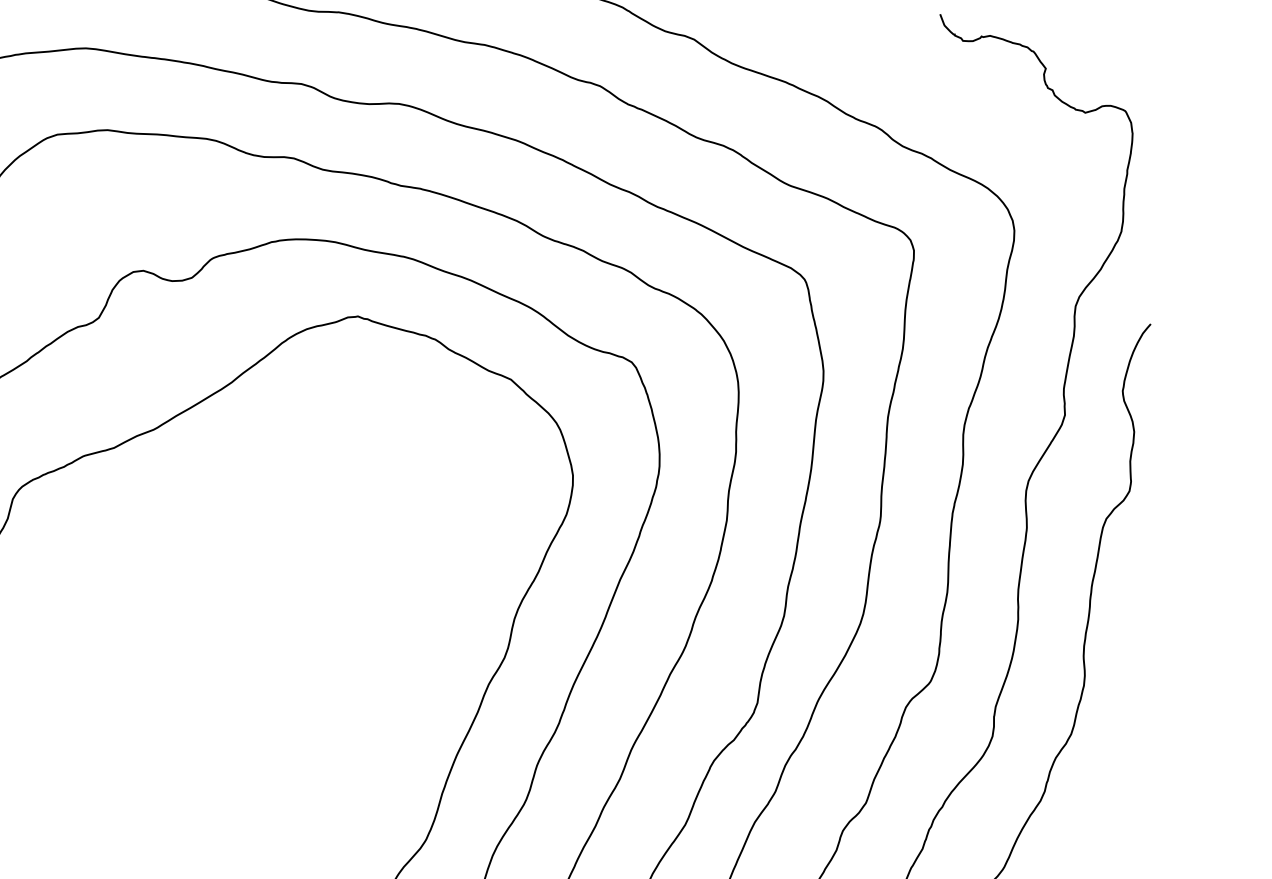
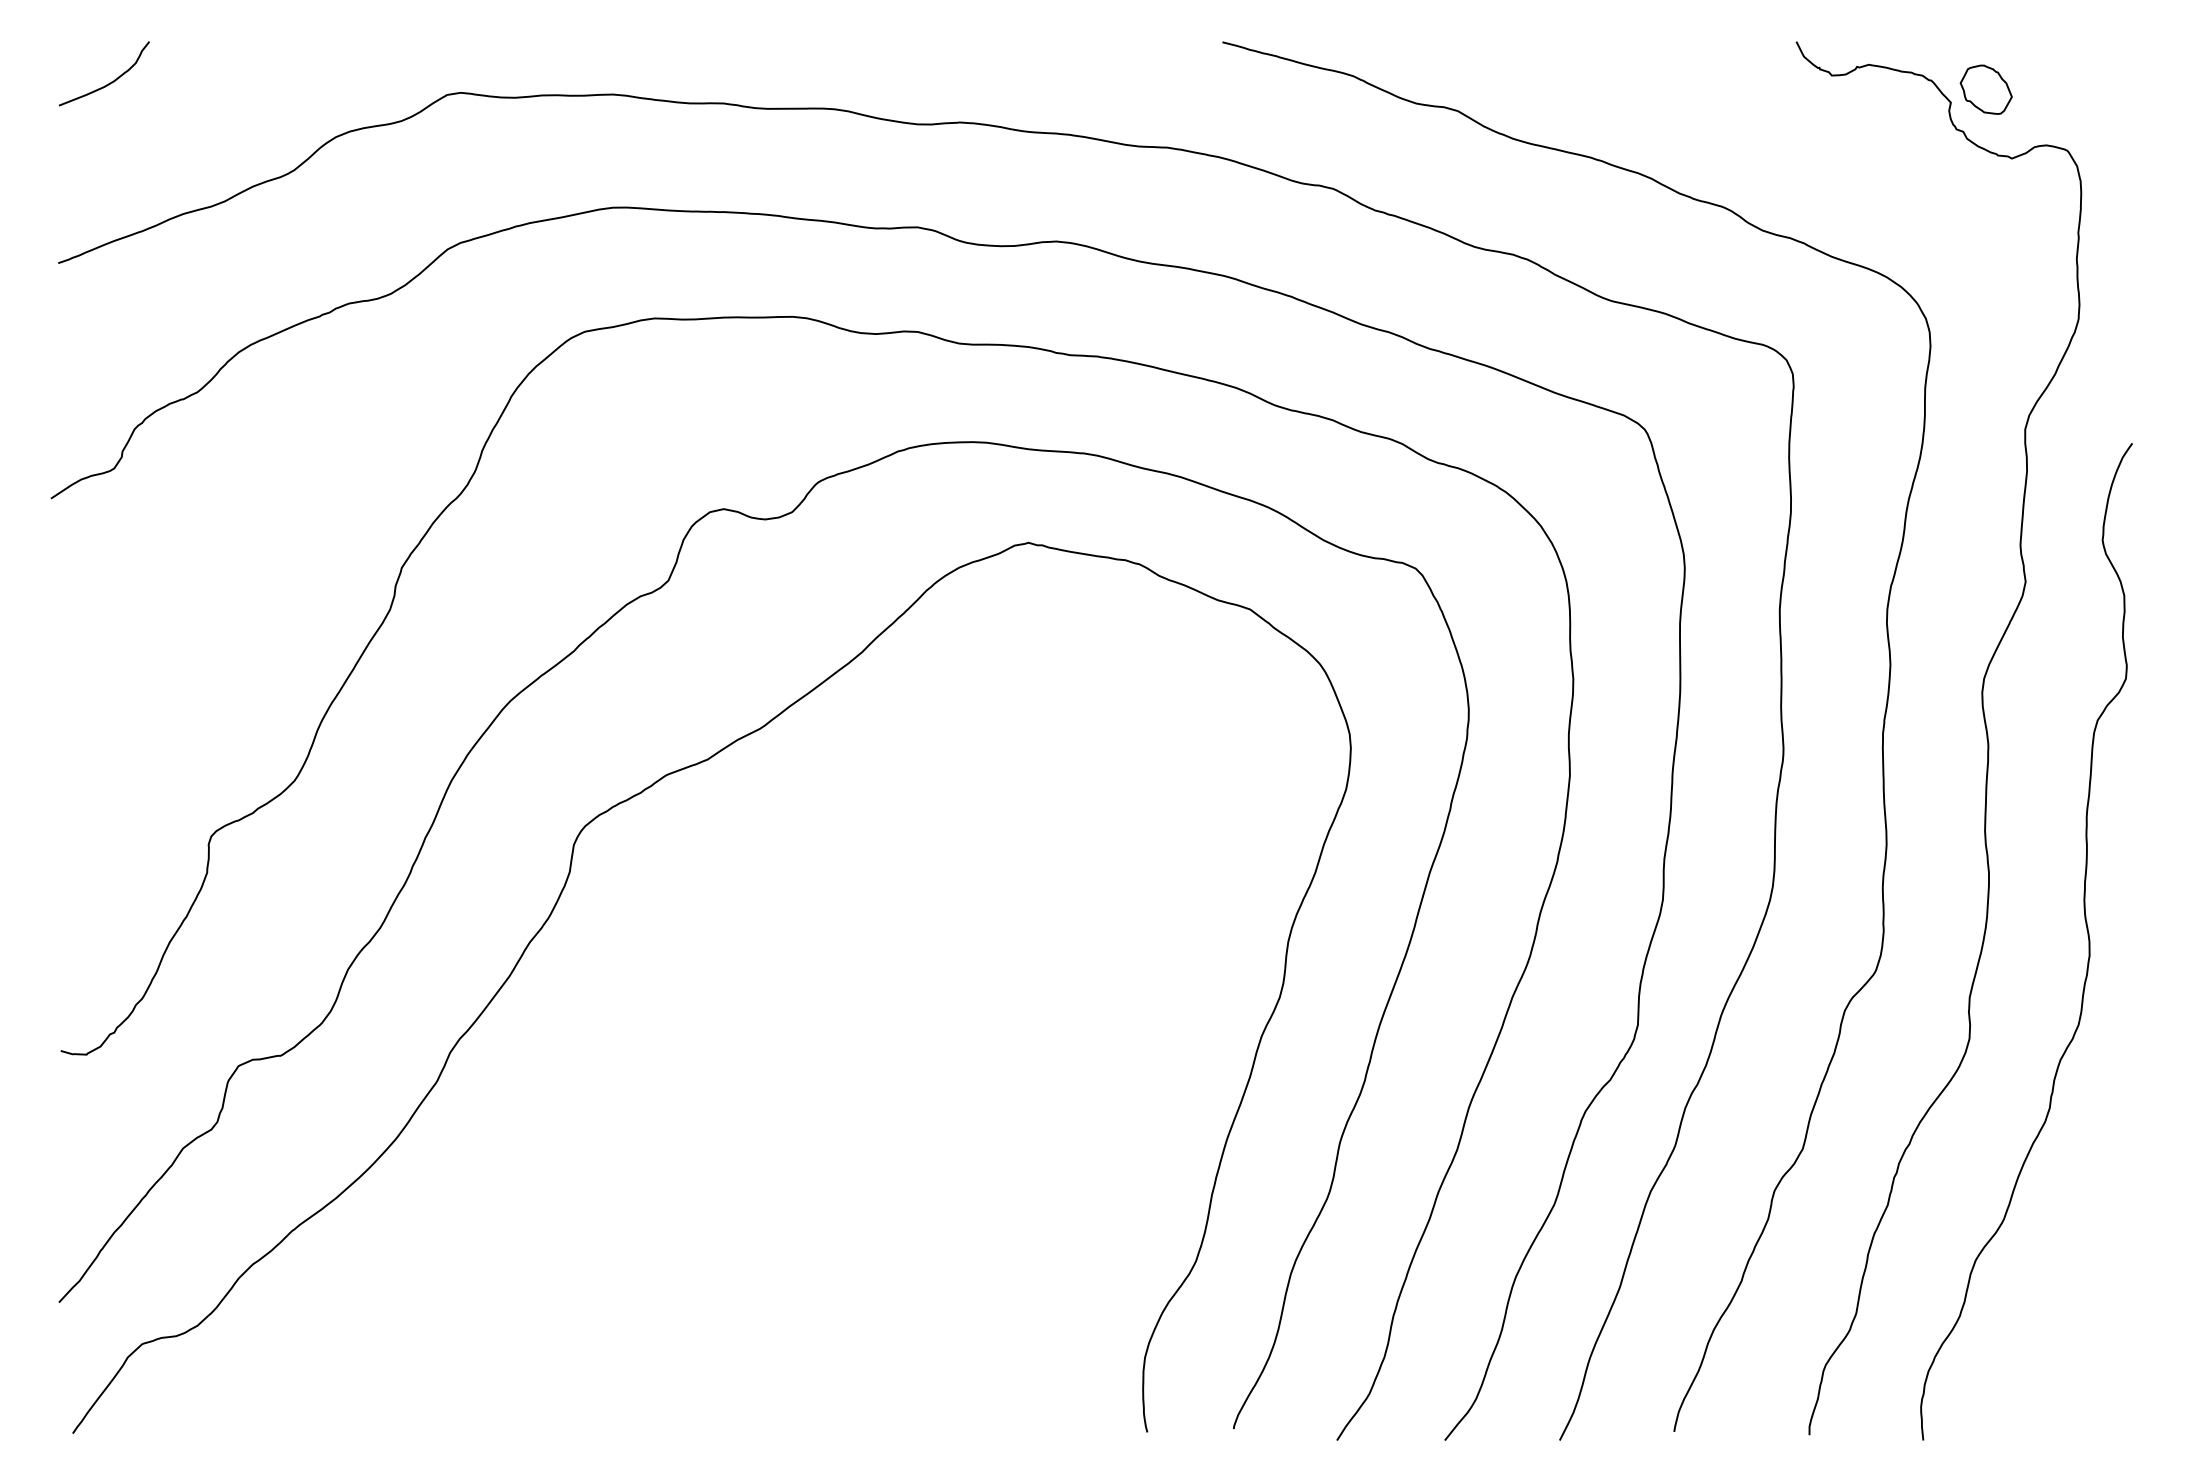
part: (1071, 61) -> (1985, 89), added

